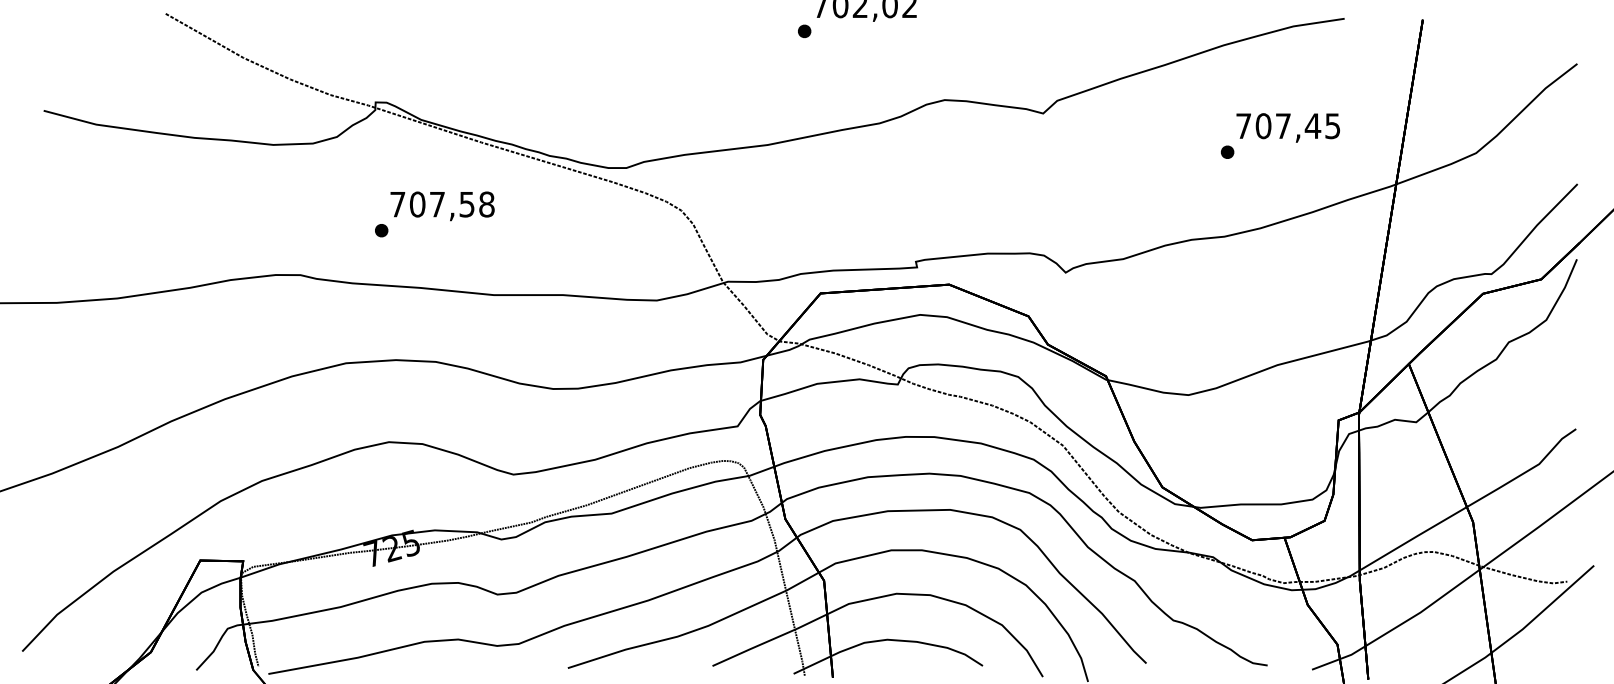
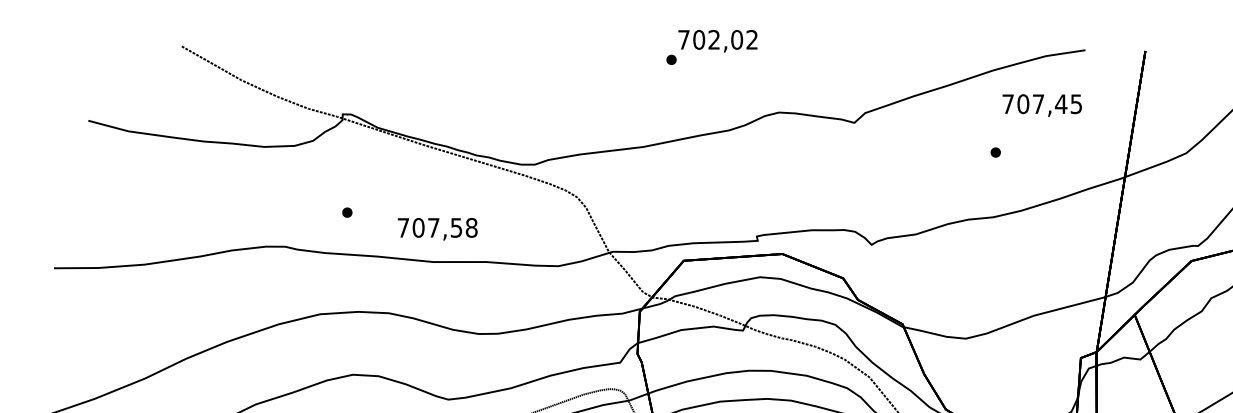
text: (1287, 127) -> (1041, 105), moved
text: (442, 206) -> (437, 229), moved

